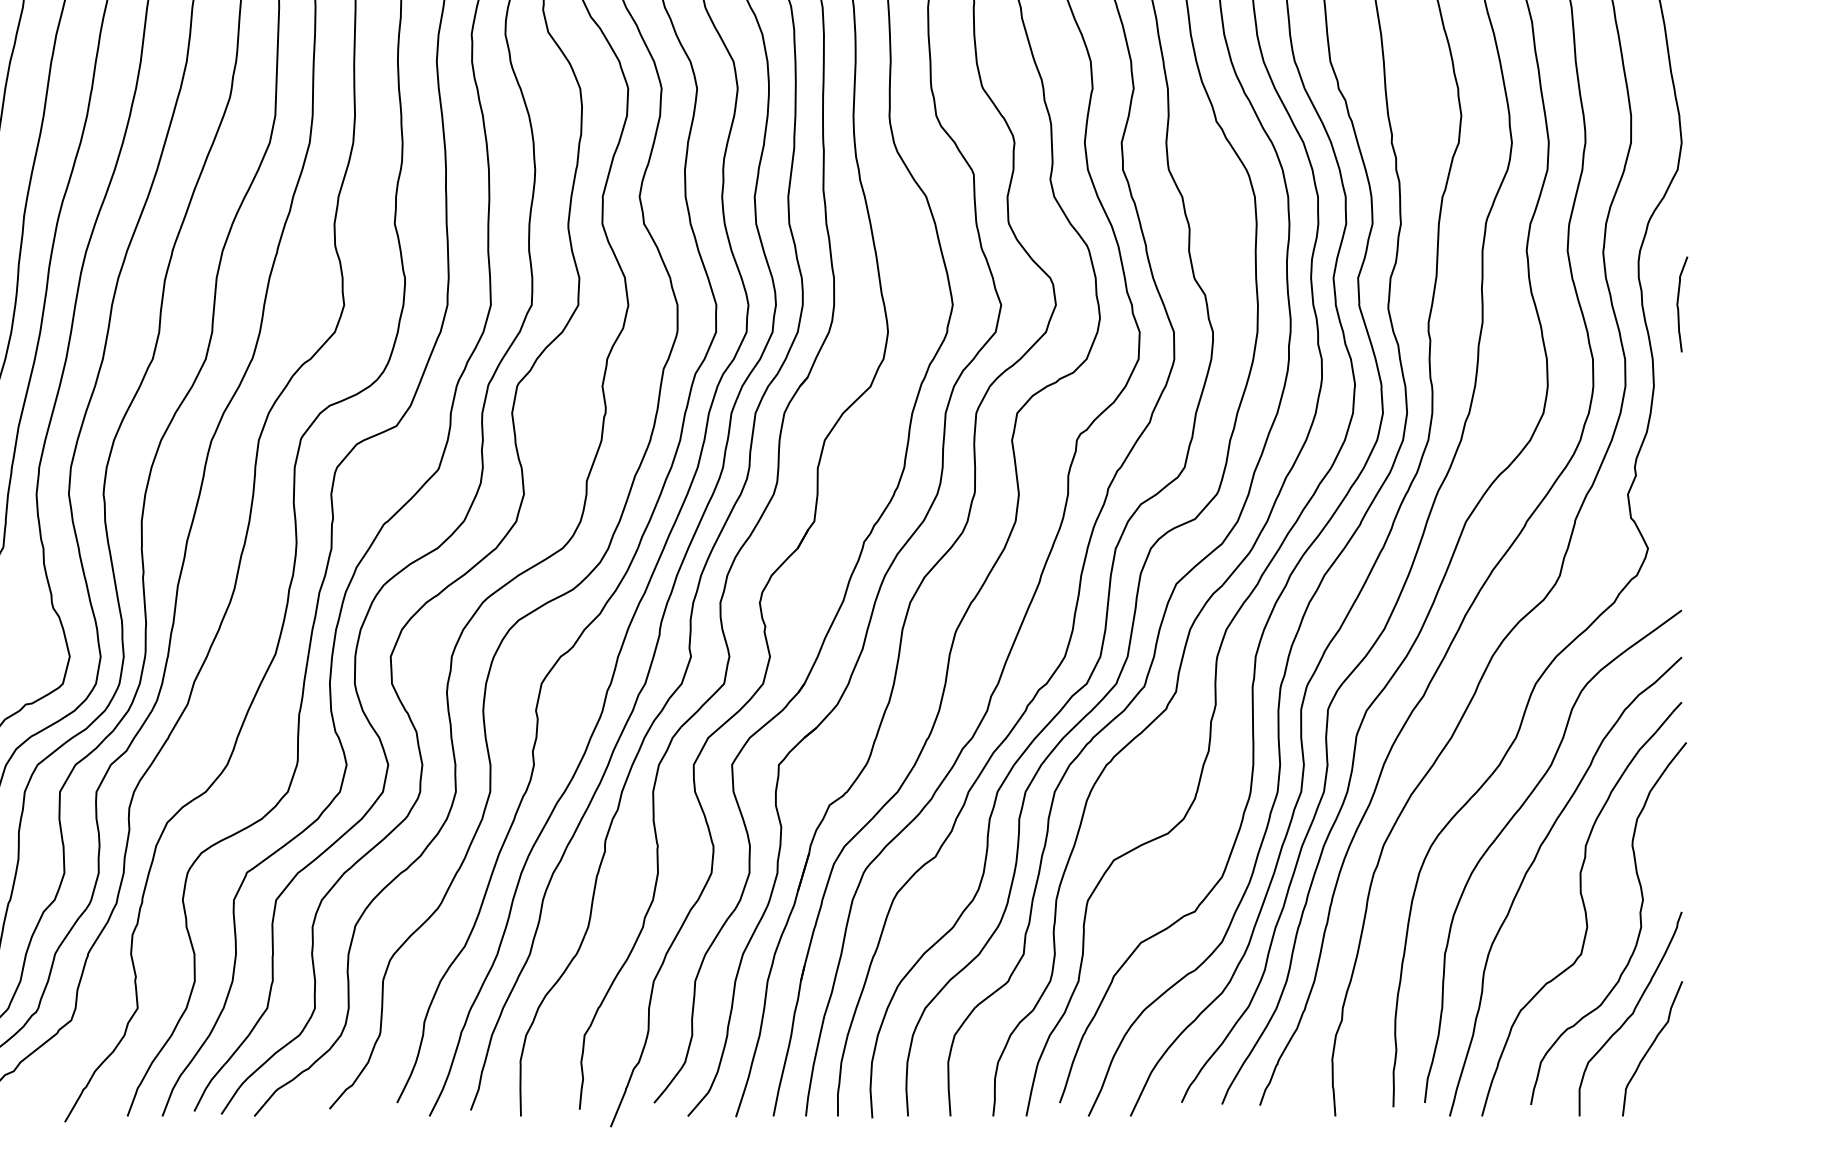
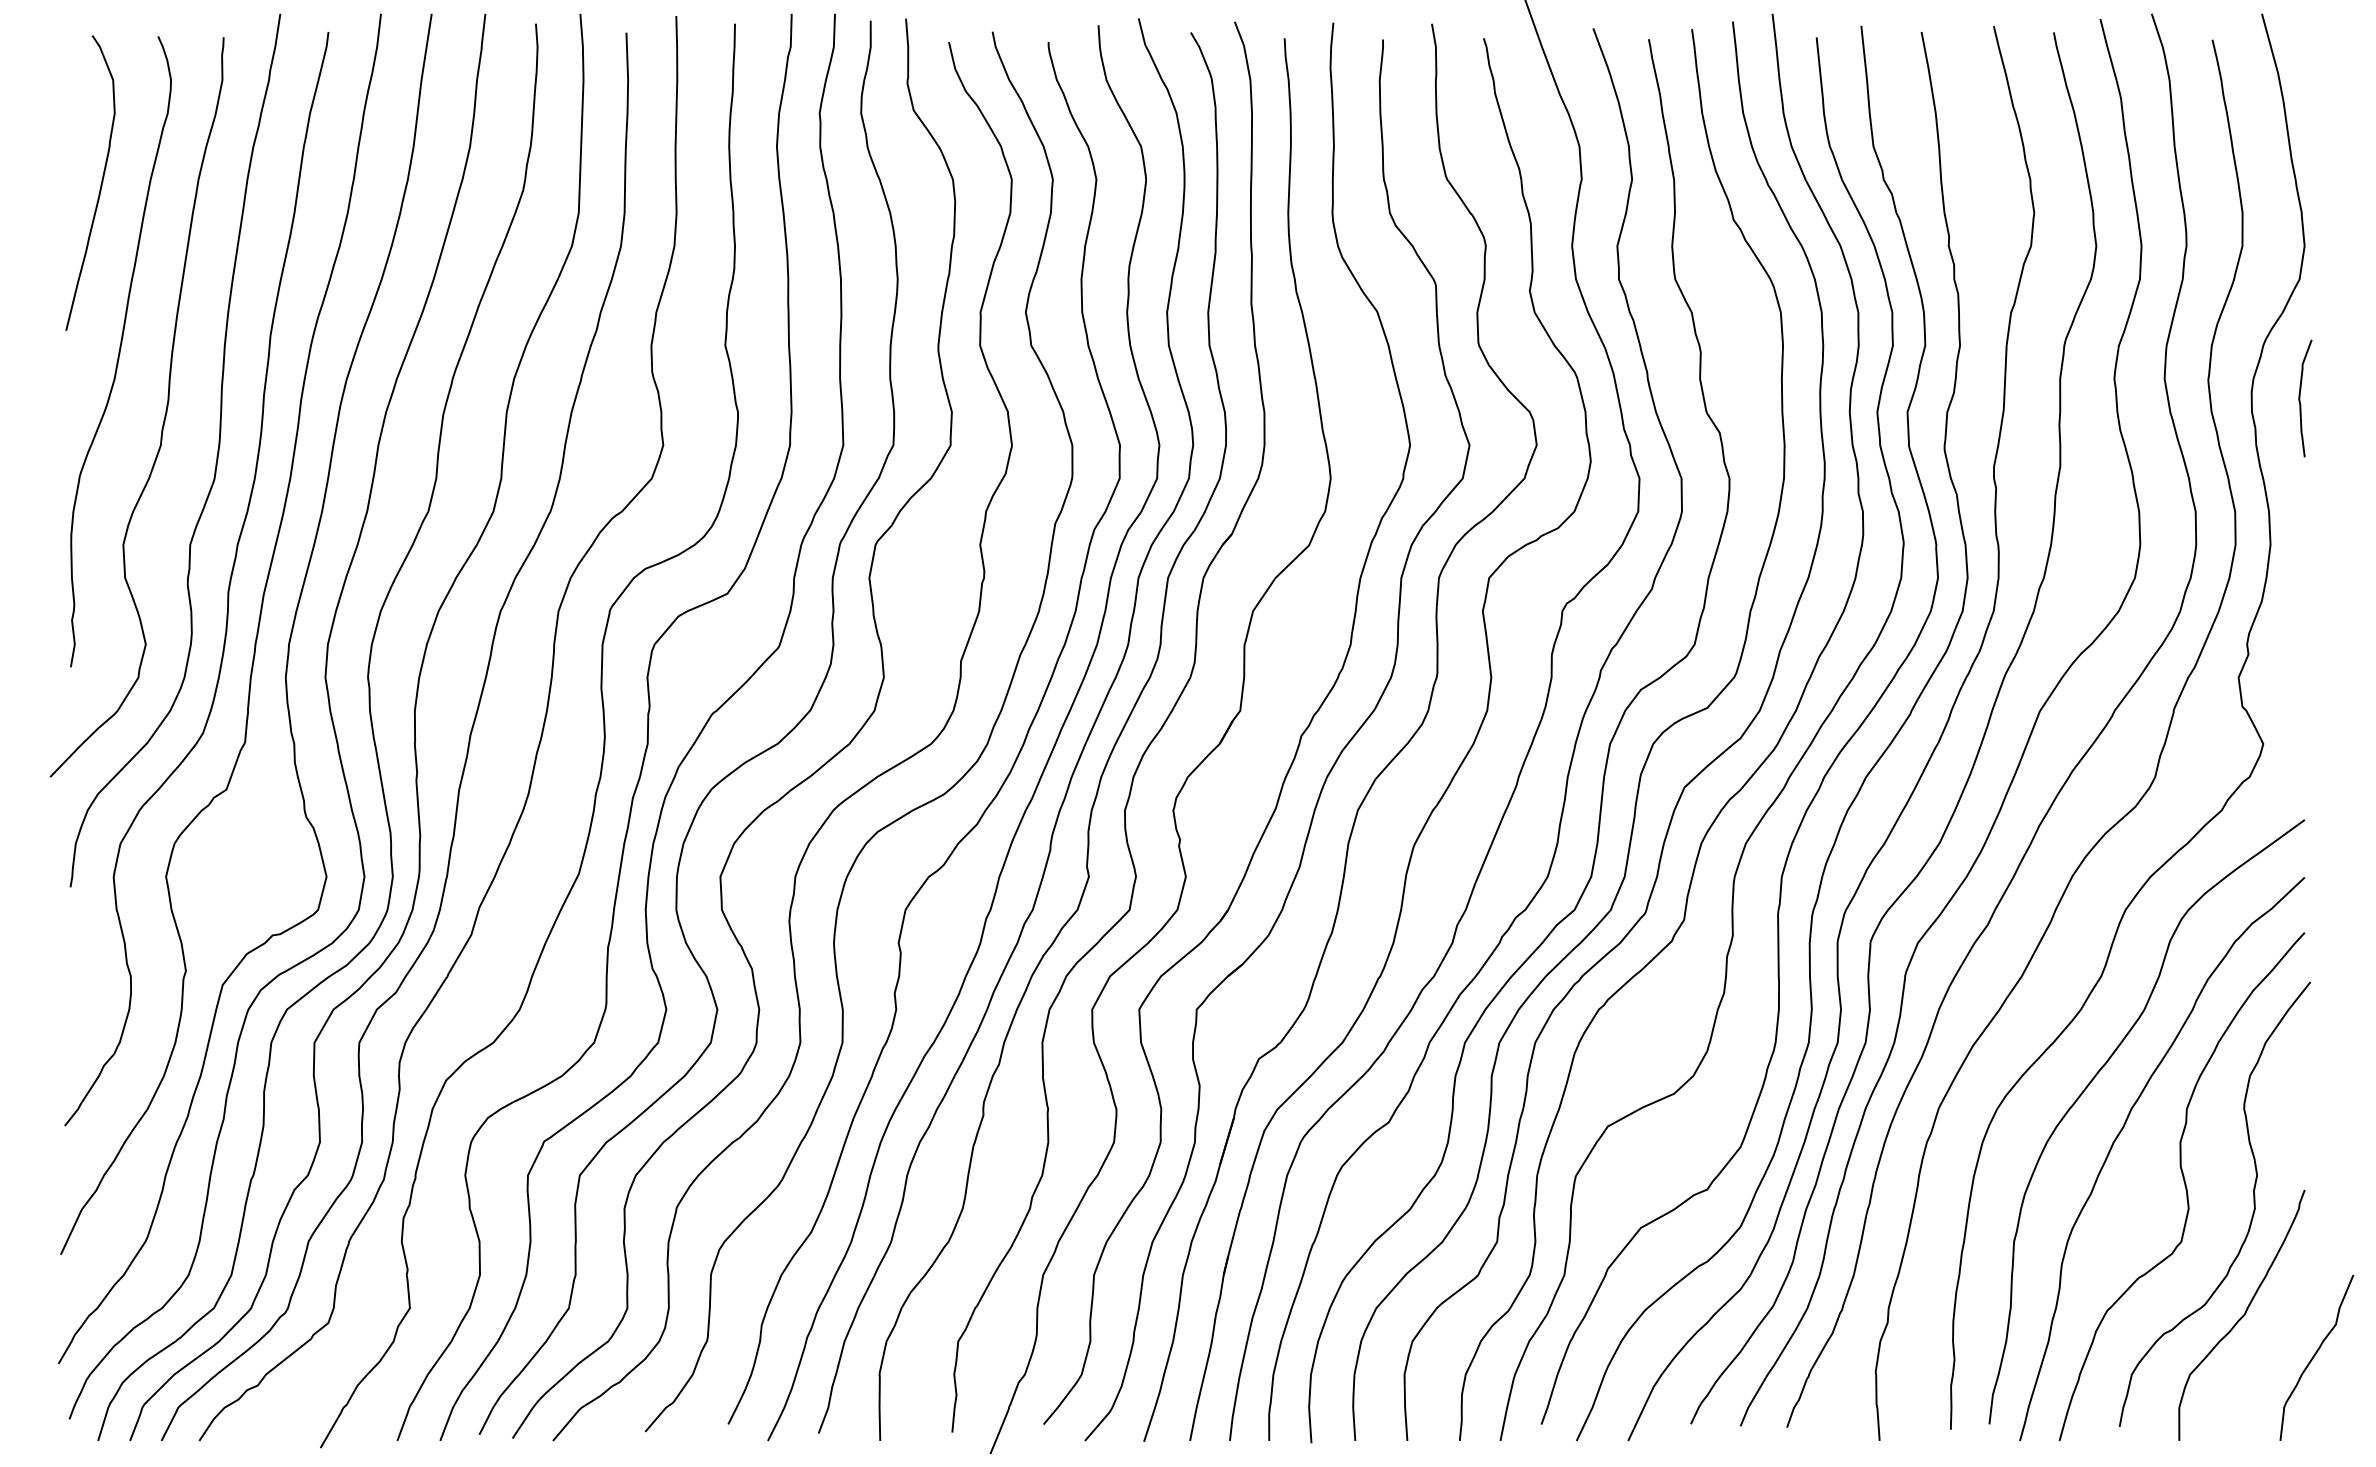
curve: (1678, 304) -> (2300, 398), moved
curve: (1650, 1048) -> (2314, 1357), moved

